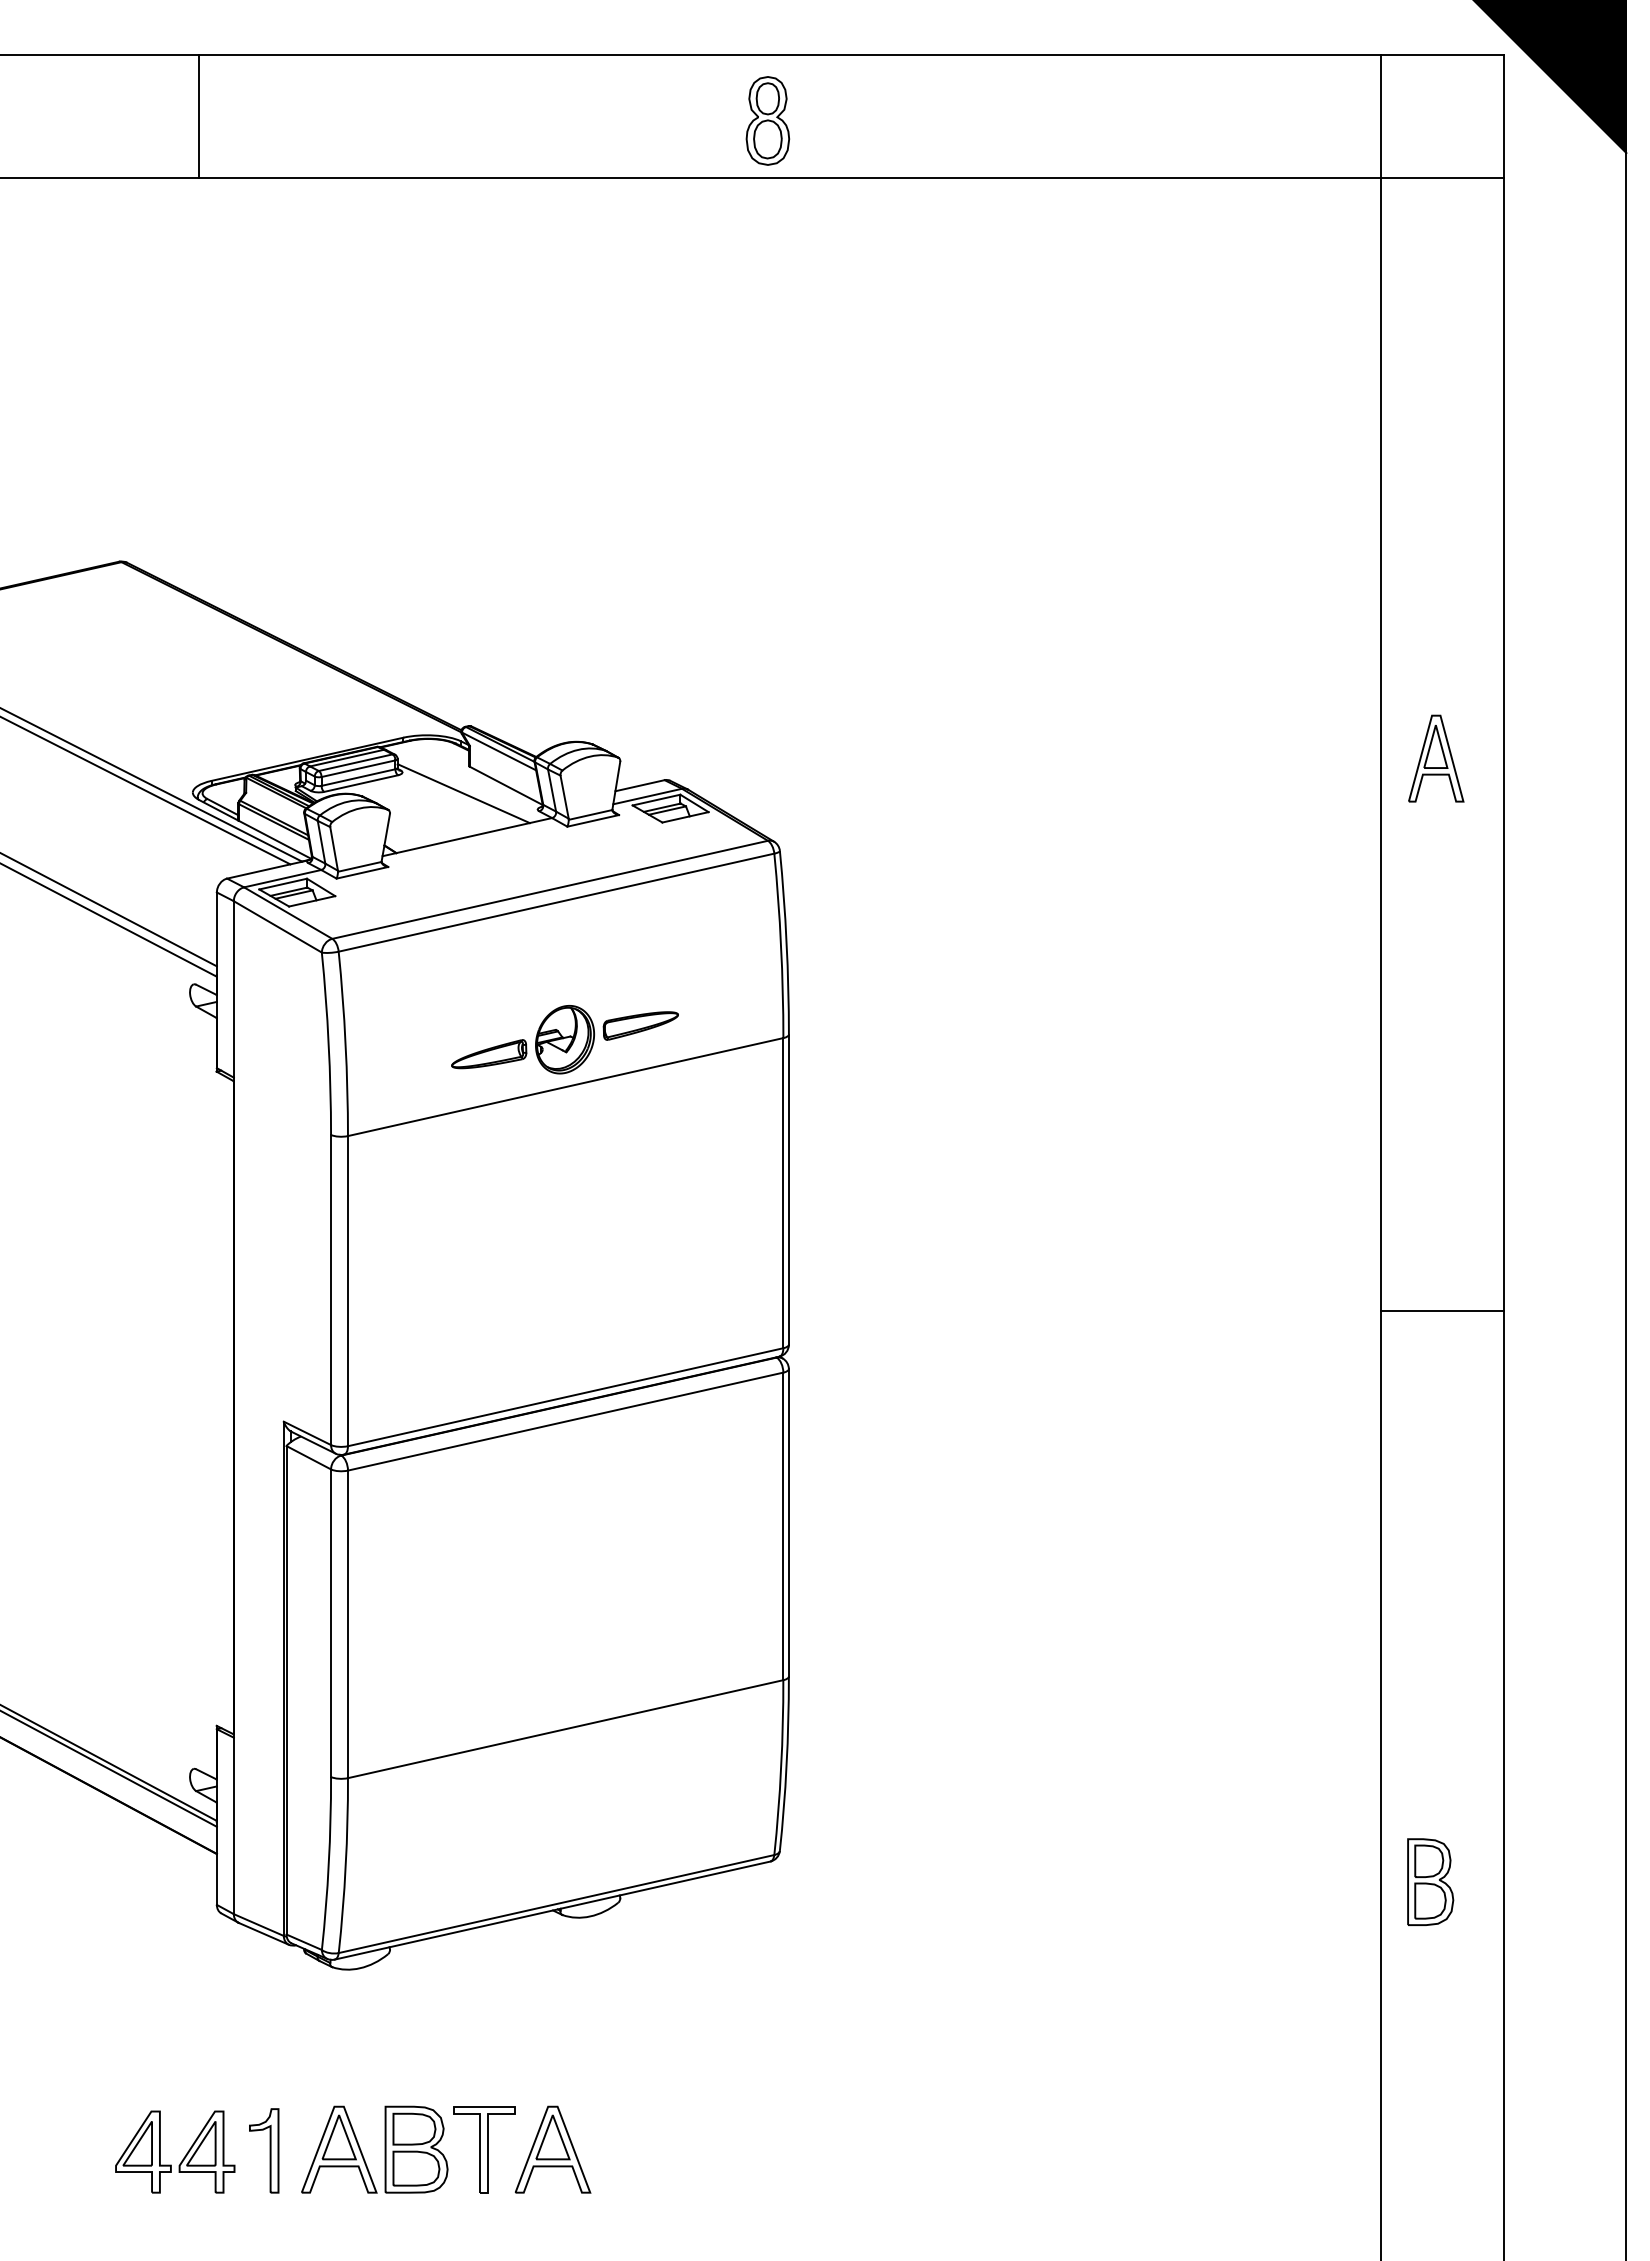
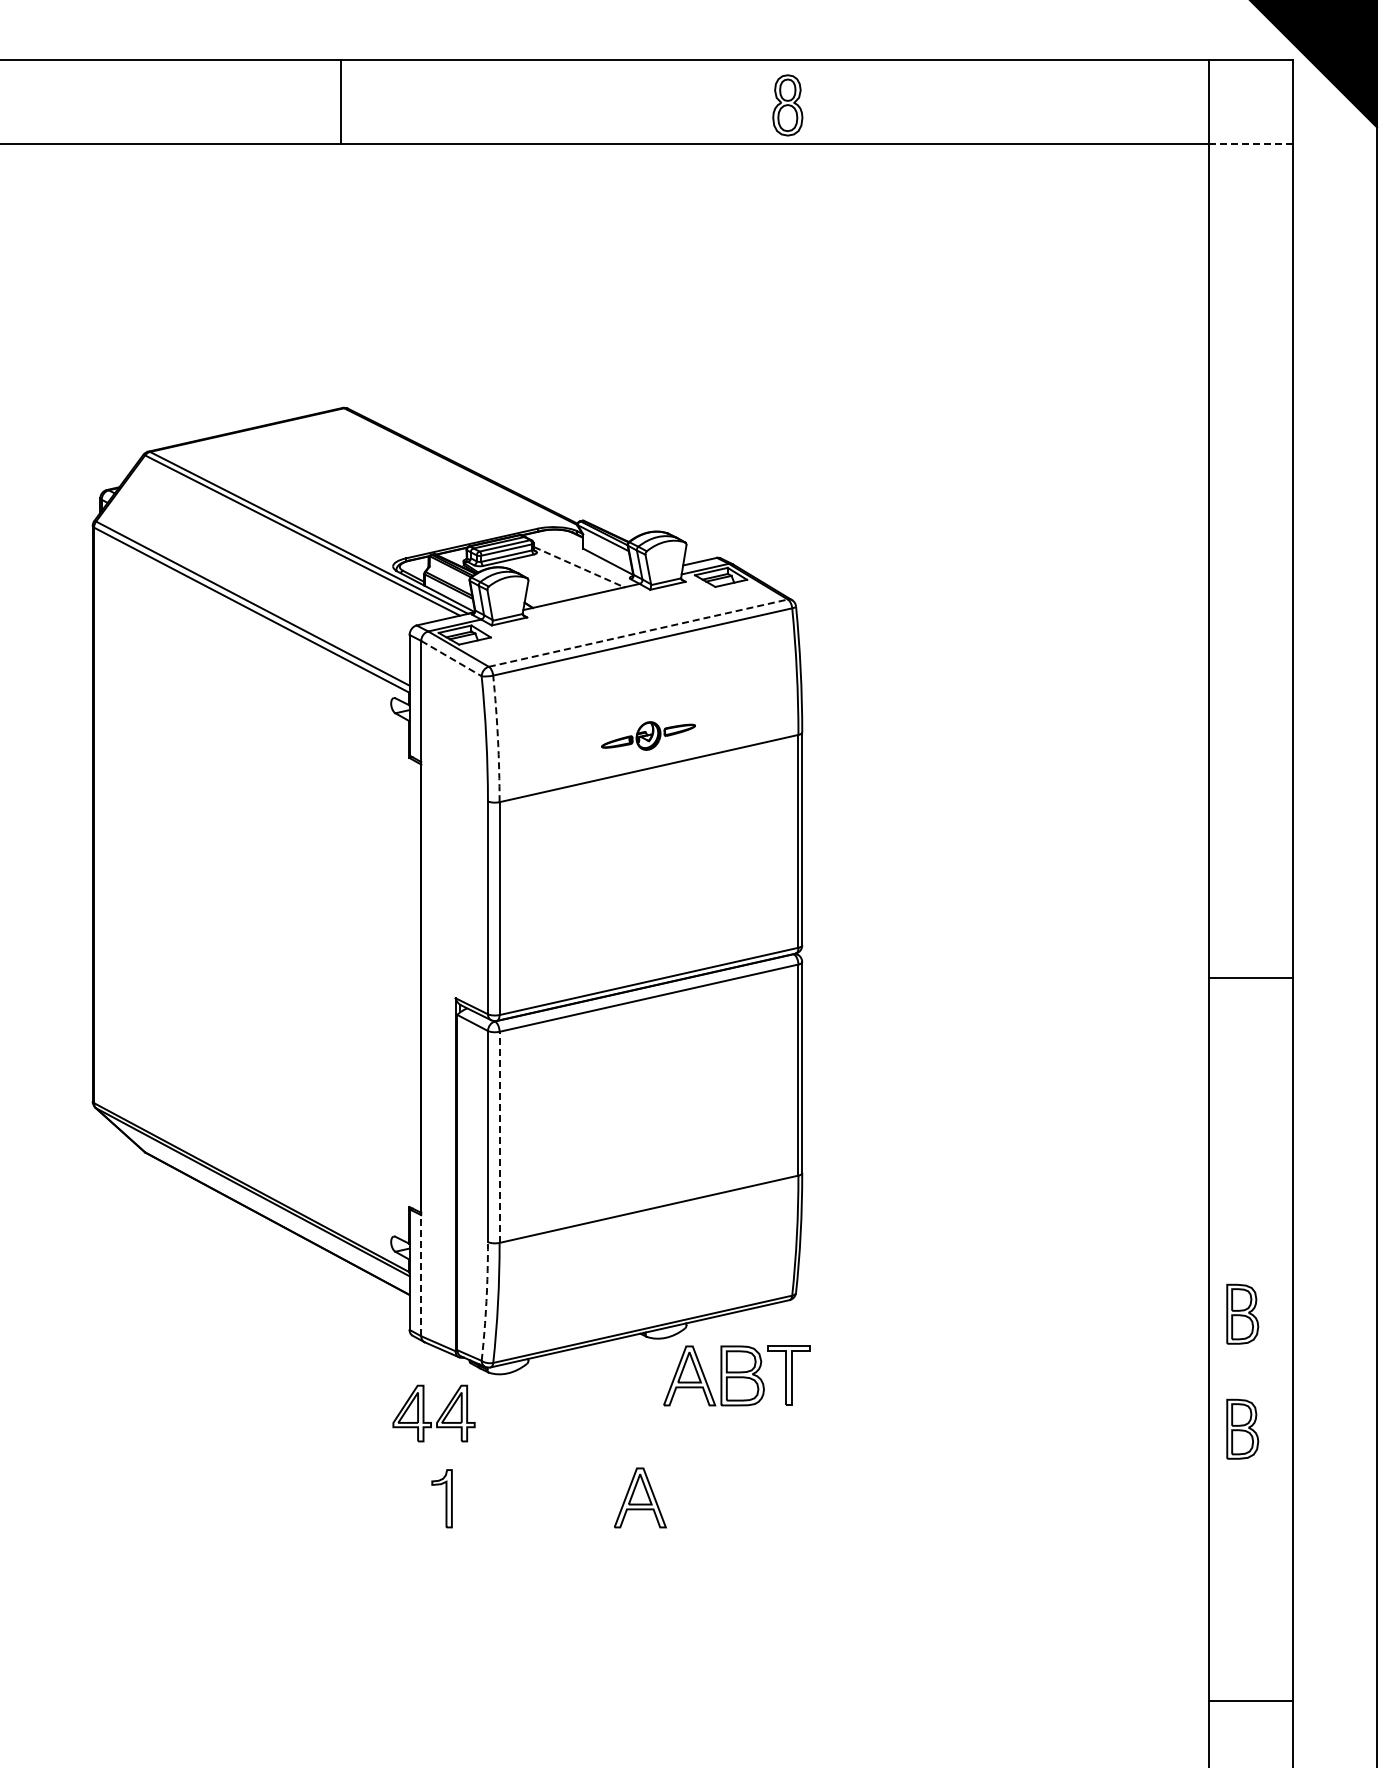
line: (199, 116) -> (341, 102), moved
line: (1443, 177) -> (1251, 144), solid -> dashed
part: (1436, 757) -> (1246, 542), removed
line: (464, 794) -> (579, 567), solid -> dashed
line: (550, 890) -> (638, 633), solid -> dashed
line: (277, 926) -> (451, 658), solid -> dashed
part: (564, 1038) -> (648, 735), size x0.6
arc: (344, 1043) -> (497, 738), solid -> dashed
line: (1441, 1311) -> (1250, 978), moved
line: (347, 1624) -> (499, 1137), solid -> dashed
line: (234, 1825) -> (421, 1275), solid -> dashed
arc: (328, 1863) -> (486, 1301), solid -> dashed
part: (1430, 2048) -> (1242, 1428), added
part: (407, 2149) -> (736, 1375), moved
part: (181, 2159) -> (438, 1418), moved

